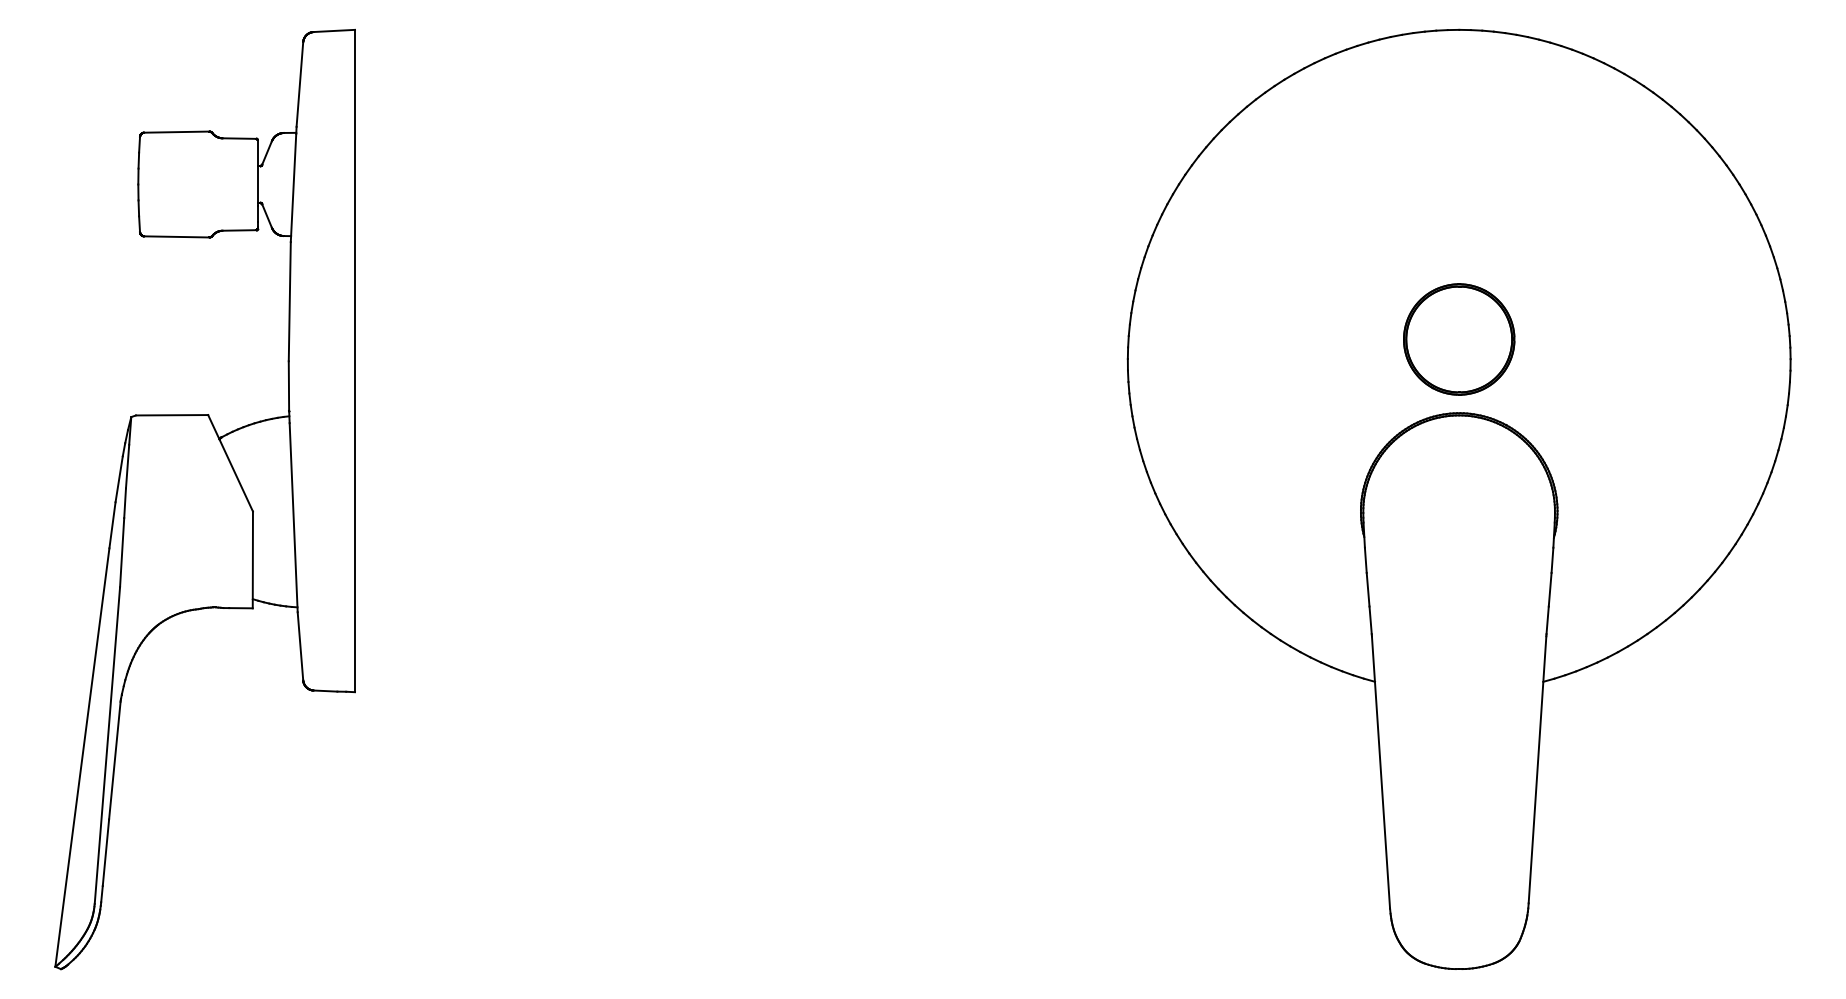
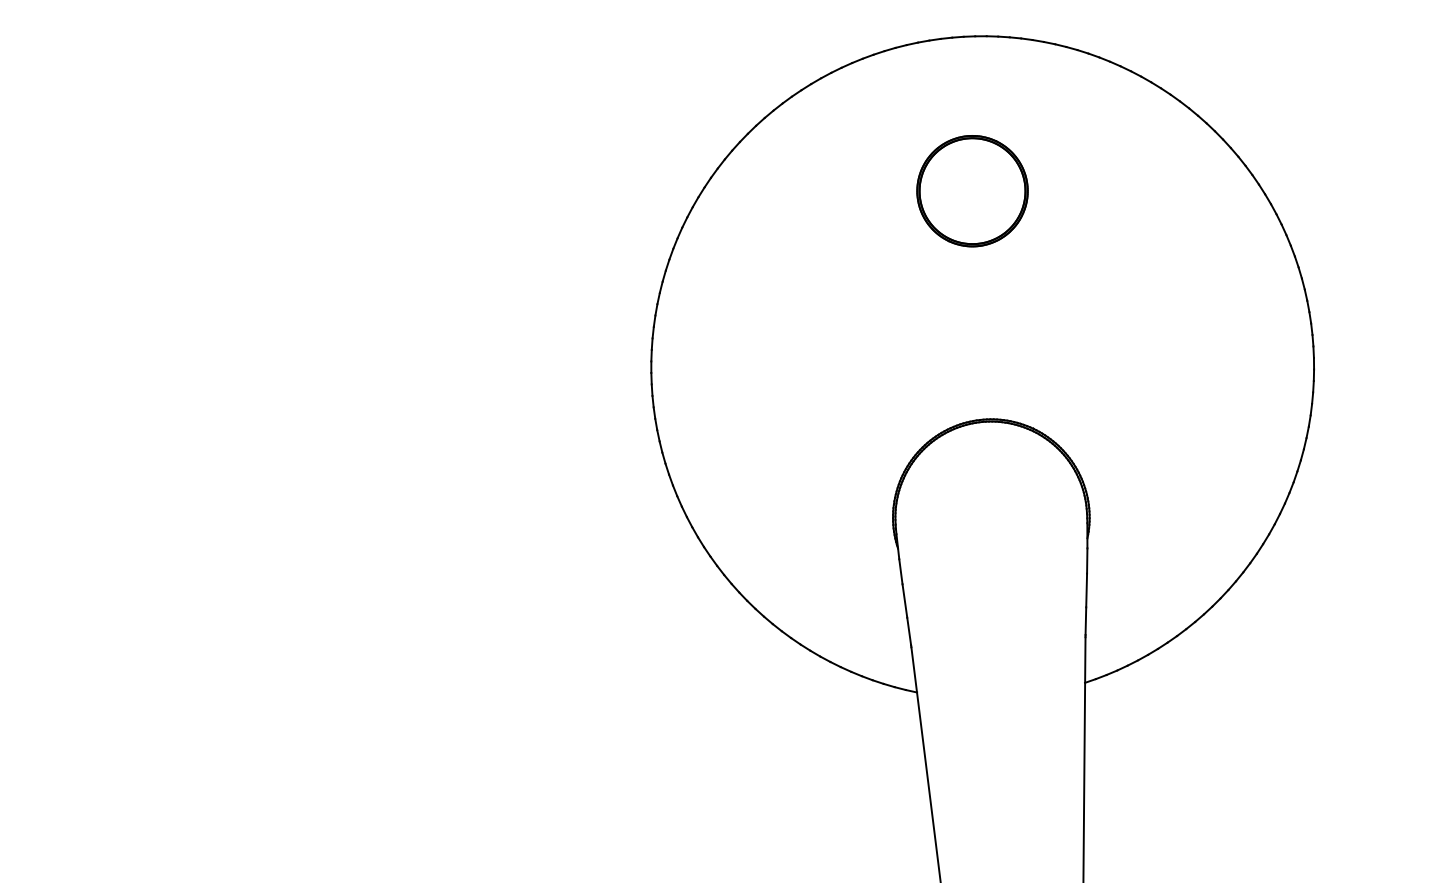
part: (1459, 339) -> (972, 191), moved

